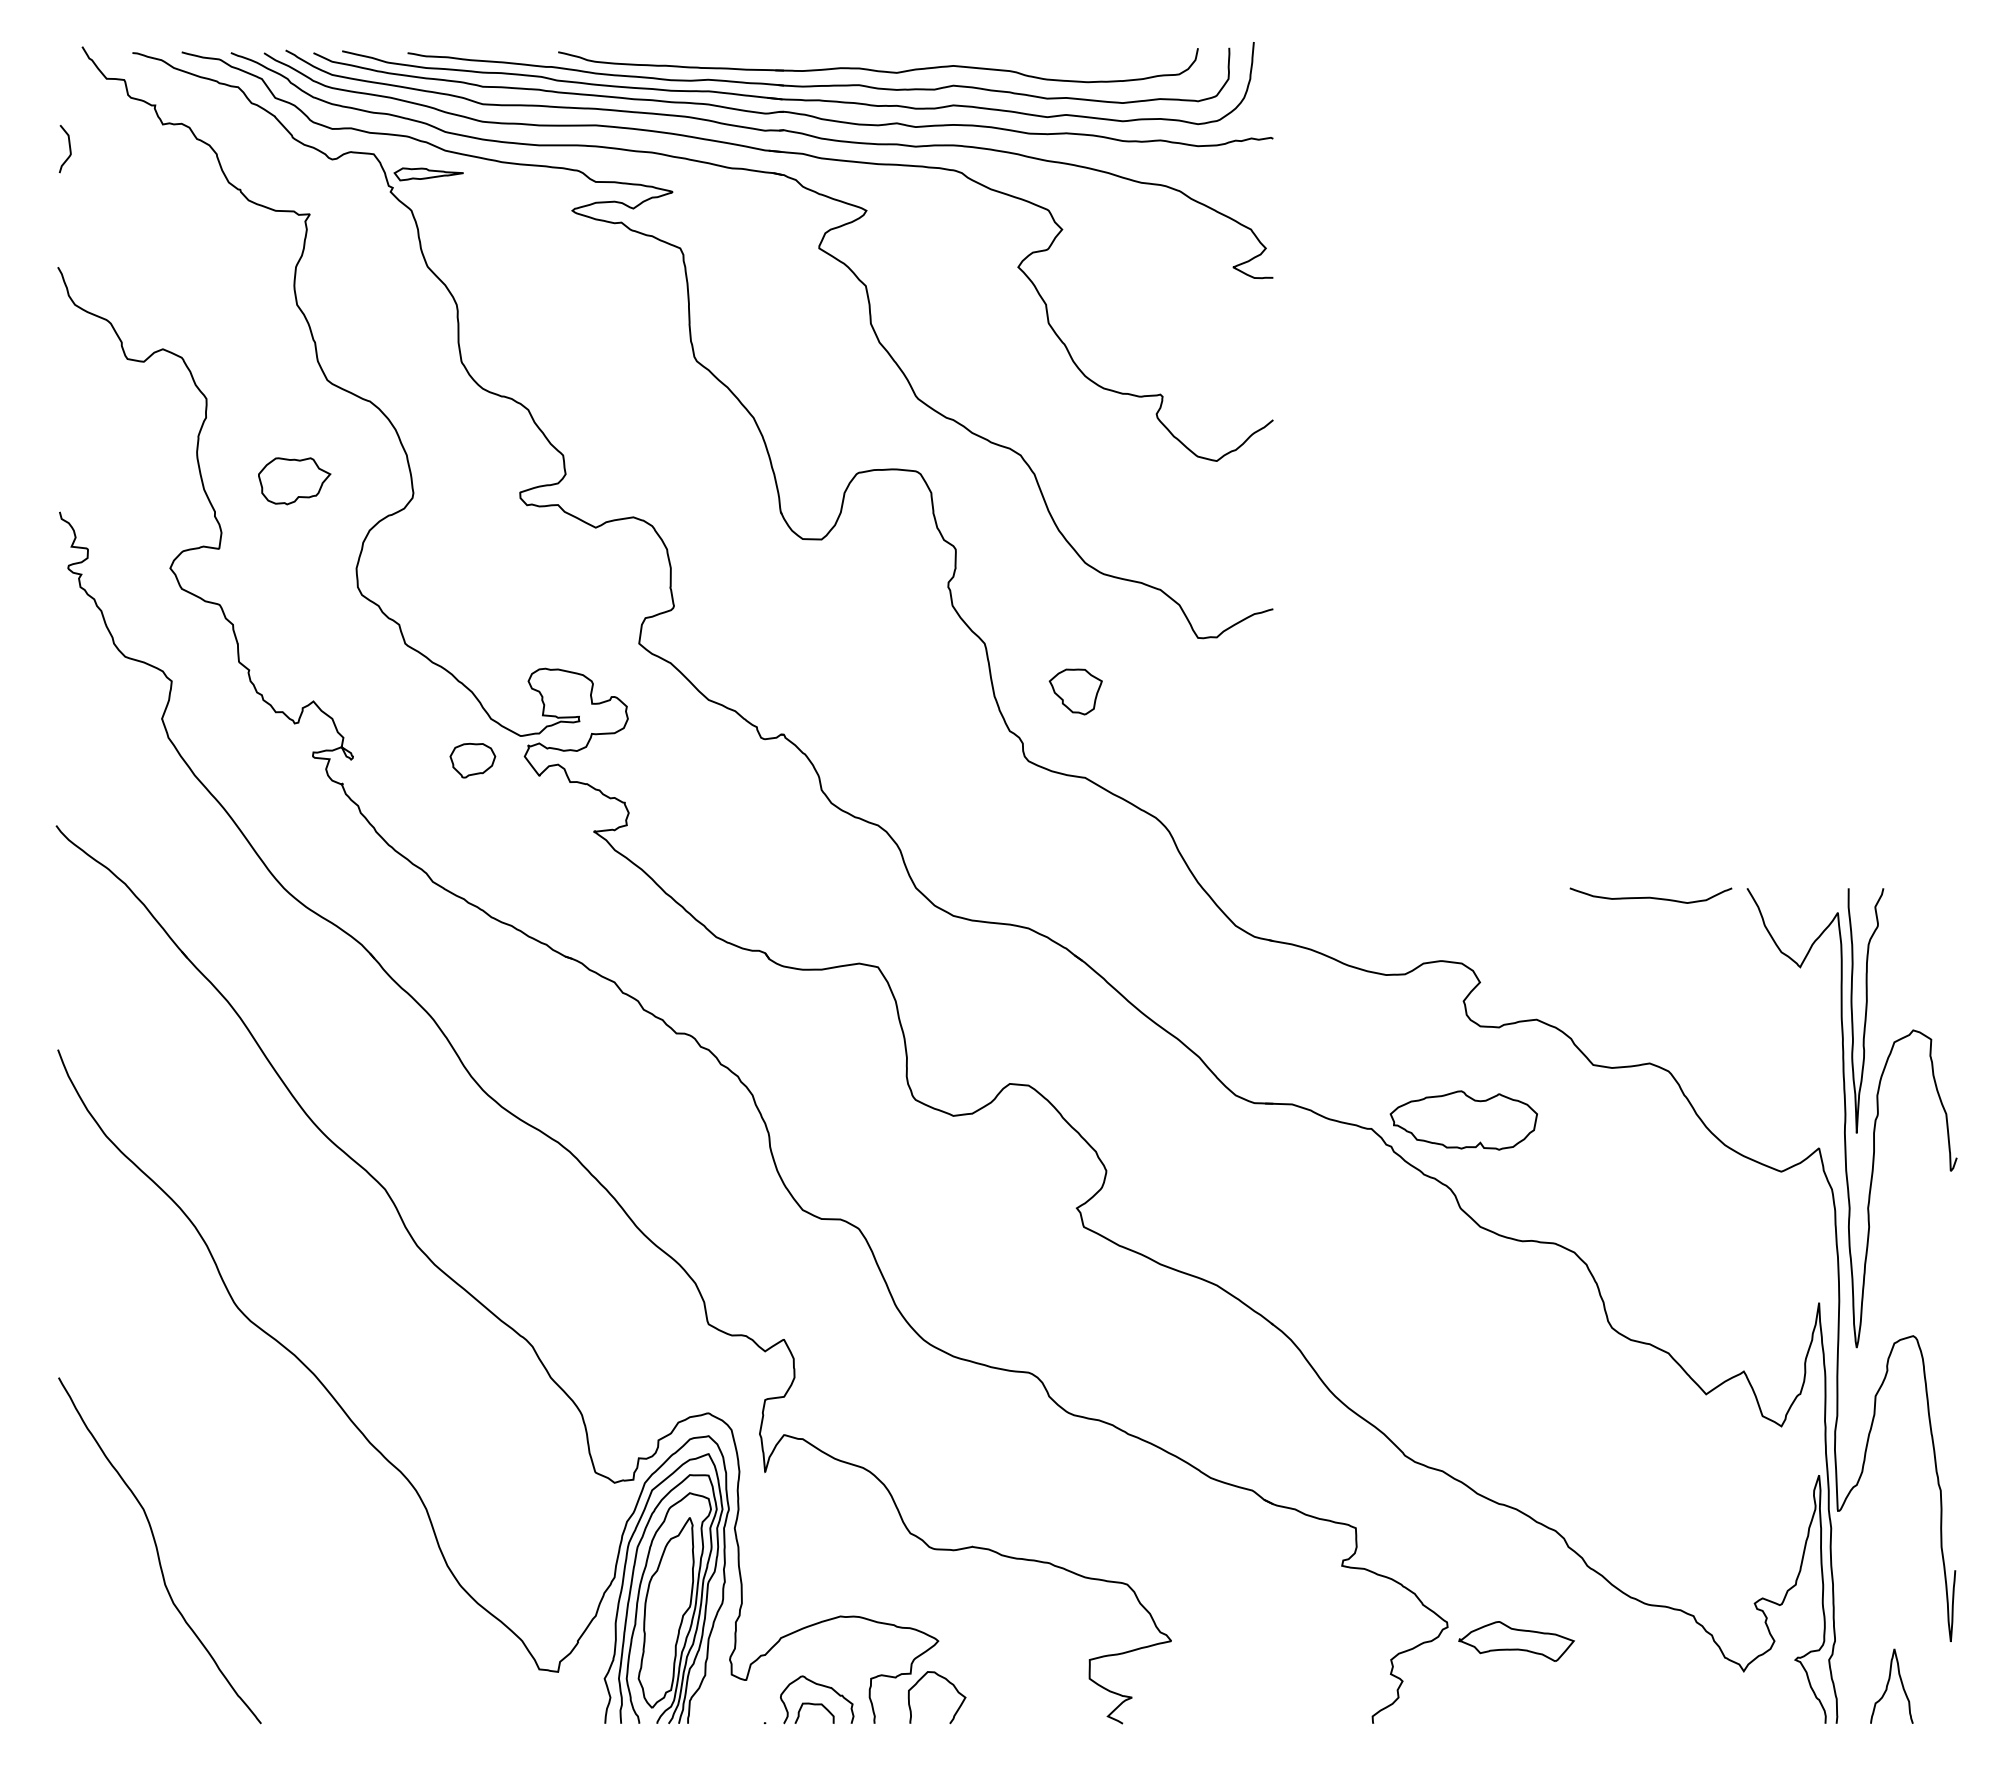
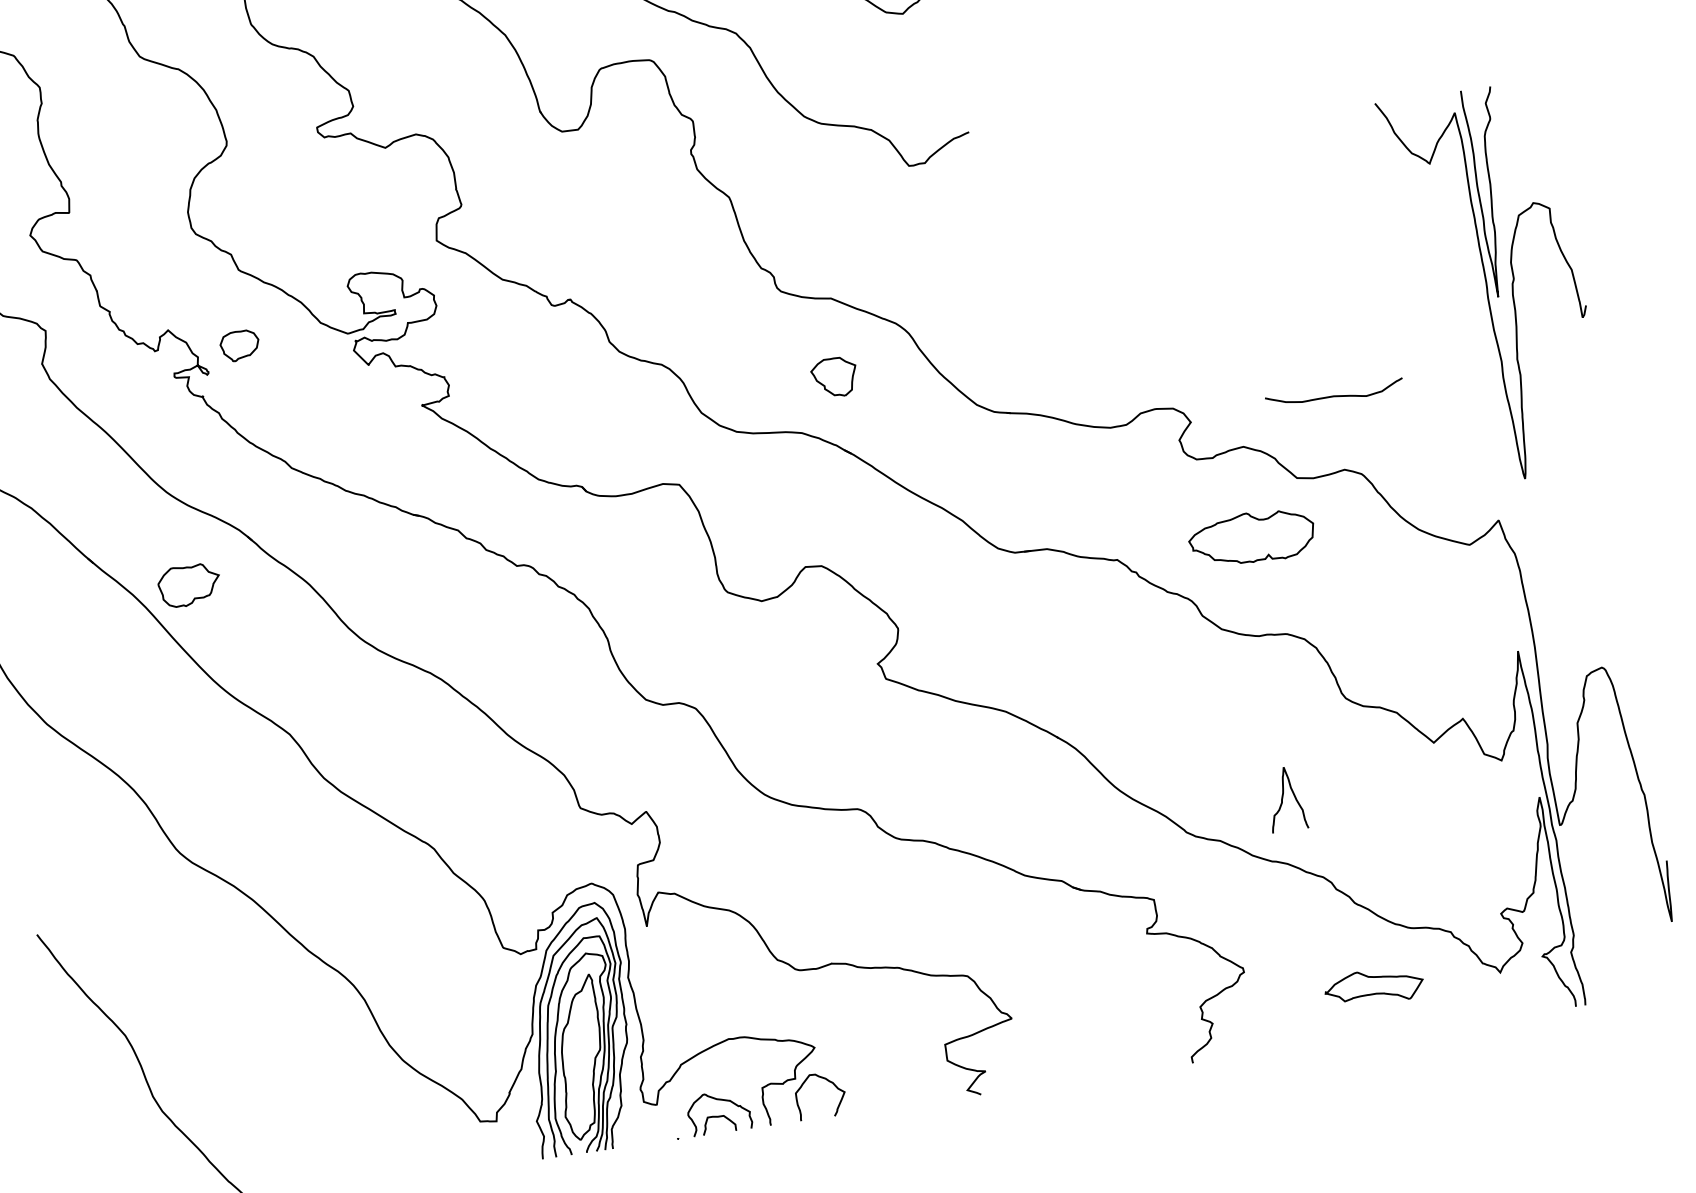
part: (294, 481) -> (189, 585), moved
part: (1075, 691) -> (834, 377), moved
part: (472, 760) -> (239, 345), moved
curve: (1650, 896) -> (1334, 395), moved
part: (1851, 1118) -> (1491, 285), moved
part: (1463, 1120) -> (1251, 538), moved
part: (1516, 1641) -> (1374, 987), moved
curve: (1888, 1685) -> (1283, 798), moved

